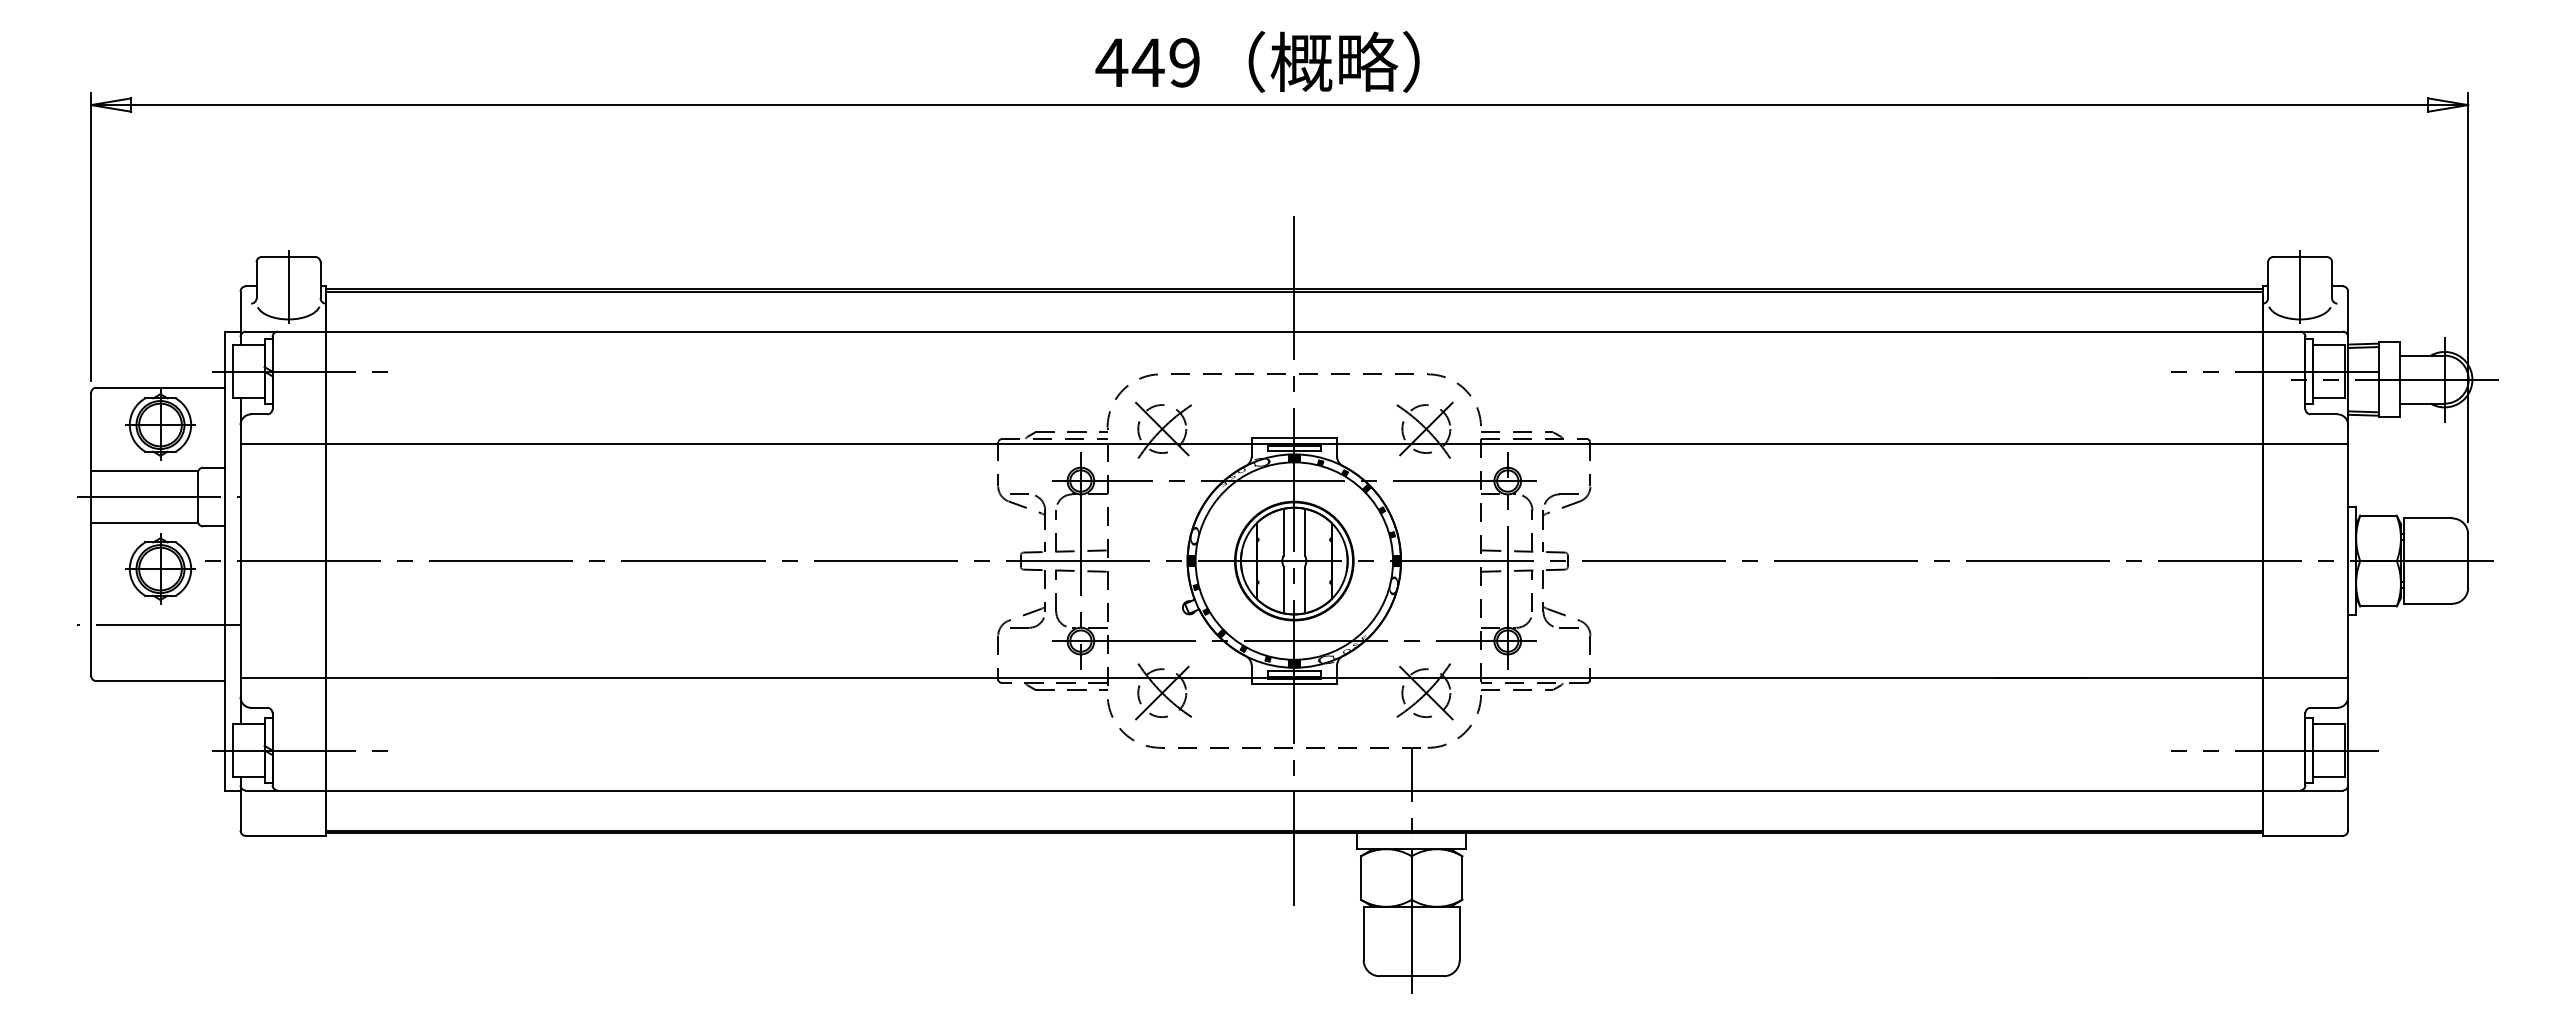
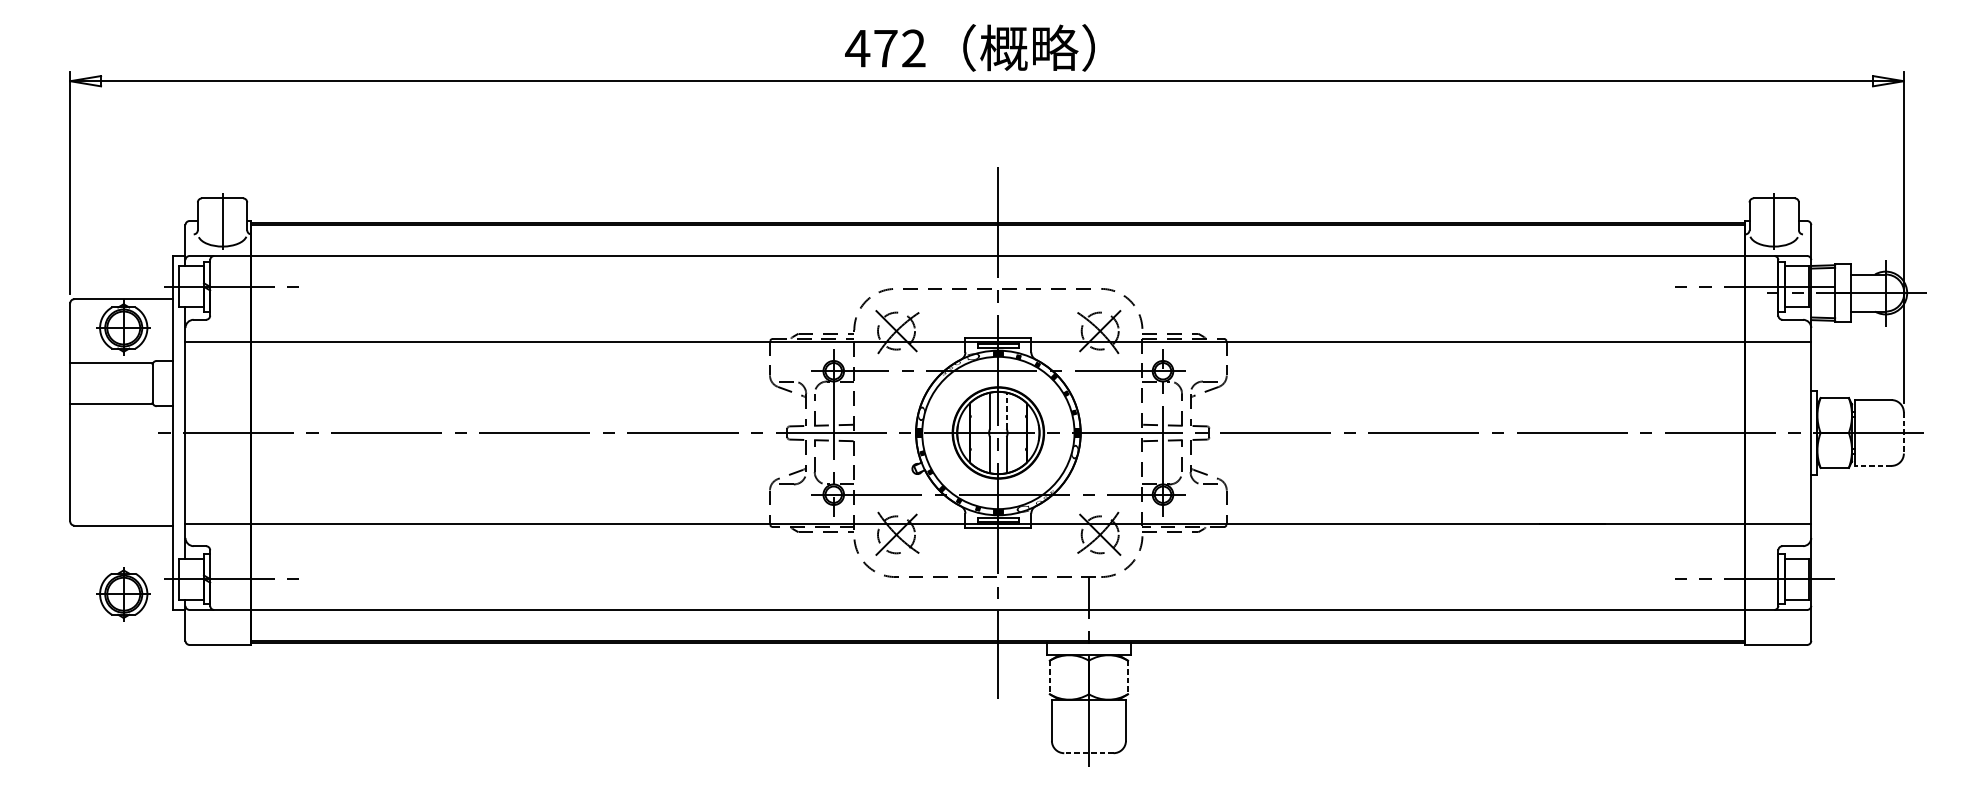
text: (1165, 62) -> (899, 48), 449 -> 472
line: (158, 497) -> (122, 383), removed
line: (1305, 531) -> (1006, 410), solid -> dashed
line: (2468, 561) -> (1904, 433), solid -> dashed
part: (160, 568) -> (123, 593), moved
line: (2427, 603) -> (1872, 465), solid -> dashed
line: (158, 625) -> (122, 482), removed
line: (1361, 878) -> (1050, 677), solid -> dashed
line: (1462, 878) -> (1128, 677), solid -> dashed
line: (1411, 976) -> (1088, 753), solid -> dashed

